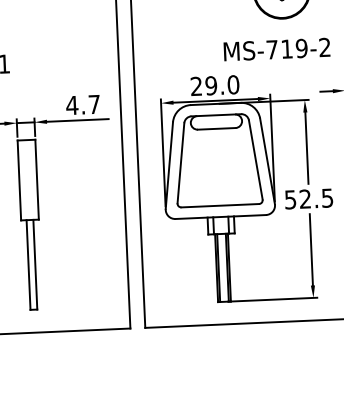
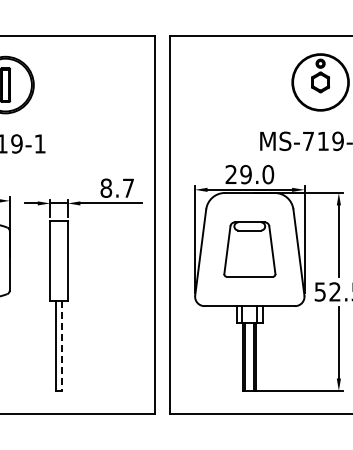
text: (72, 104) -> (106, 187), 4.7 -> 8.7
part: (218, 160) -> (249, 249), size x0.6
line: (35, 264) -> (62, 345), solid -> dashed

